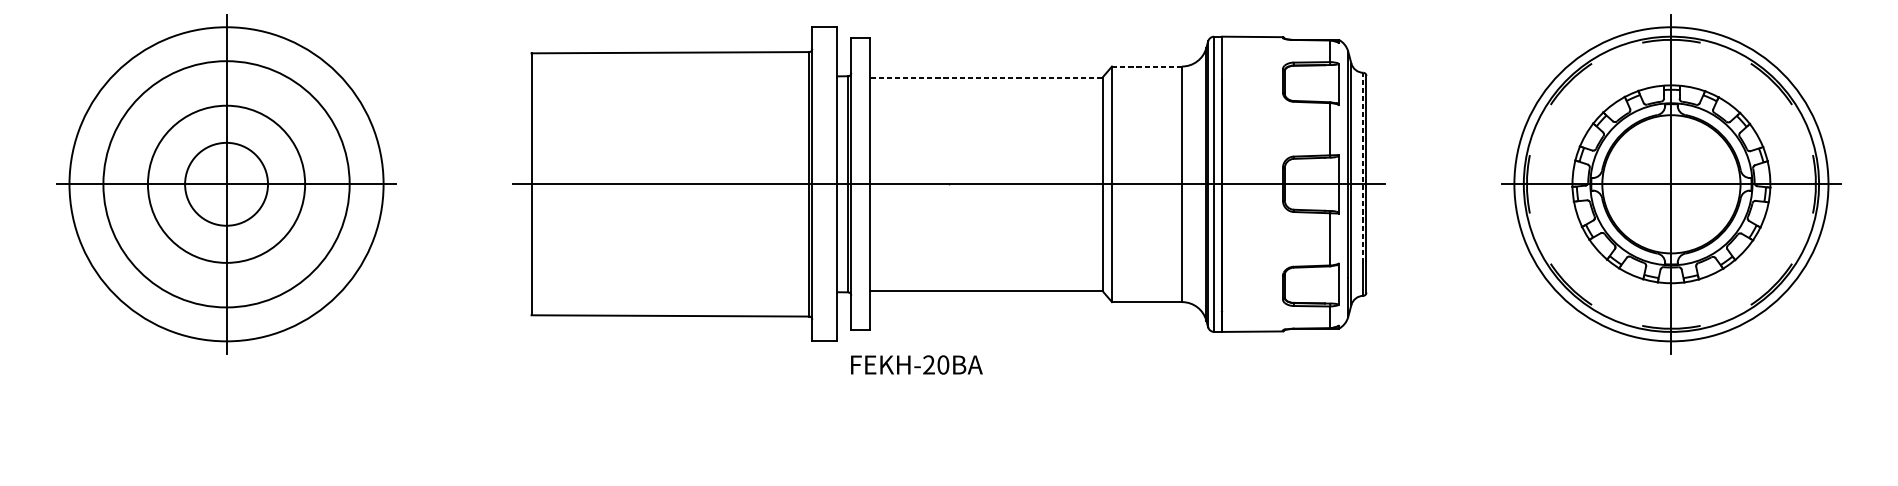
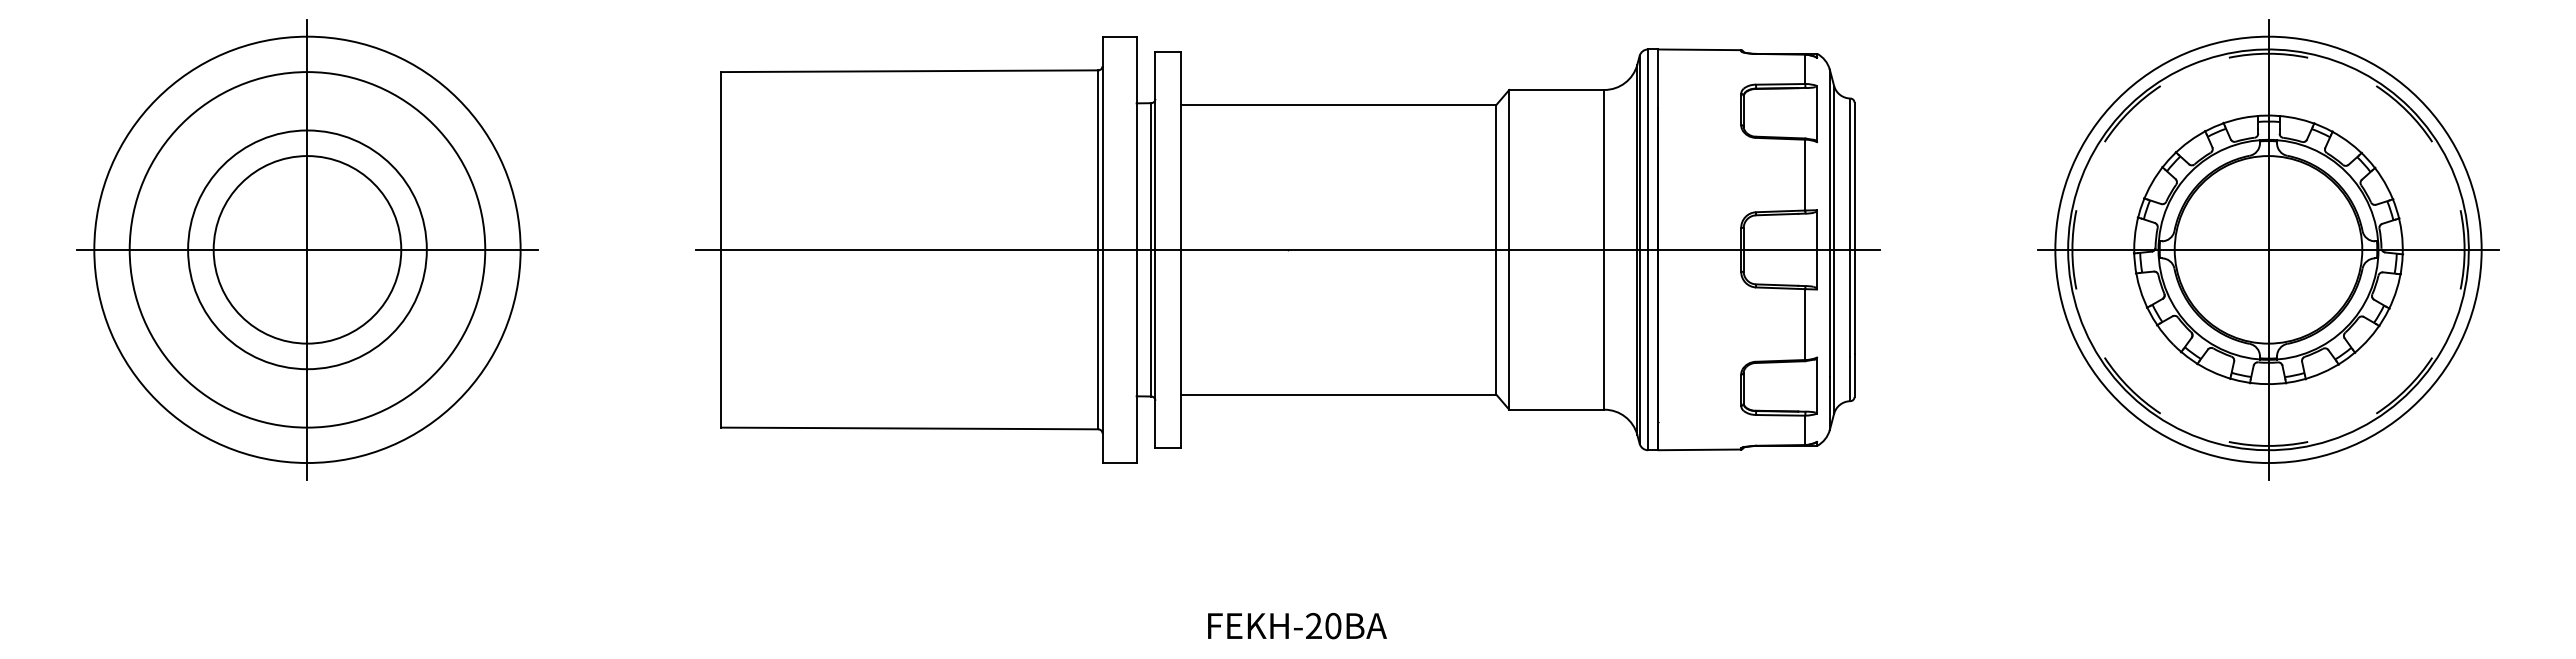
line: (1146, 66) -> (1556, 89), dashed -> solid
line: (986, 77) -> (1338, 104), dashed -> solid
line: (1363, 167) -> (1850, 227), dashed -> solid
circle: (226, 184) -> (307, 249), size x0.71
circle: (226, 184) -> (307, 249), size x1.67
circle: (226, 184) -> (307, 249), size x1.67
text: (916, 365) -> (1297, 626), moved

